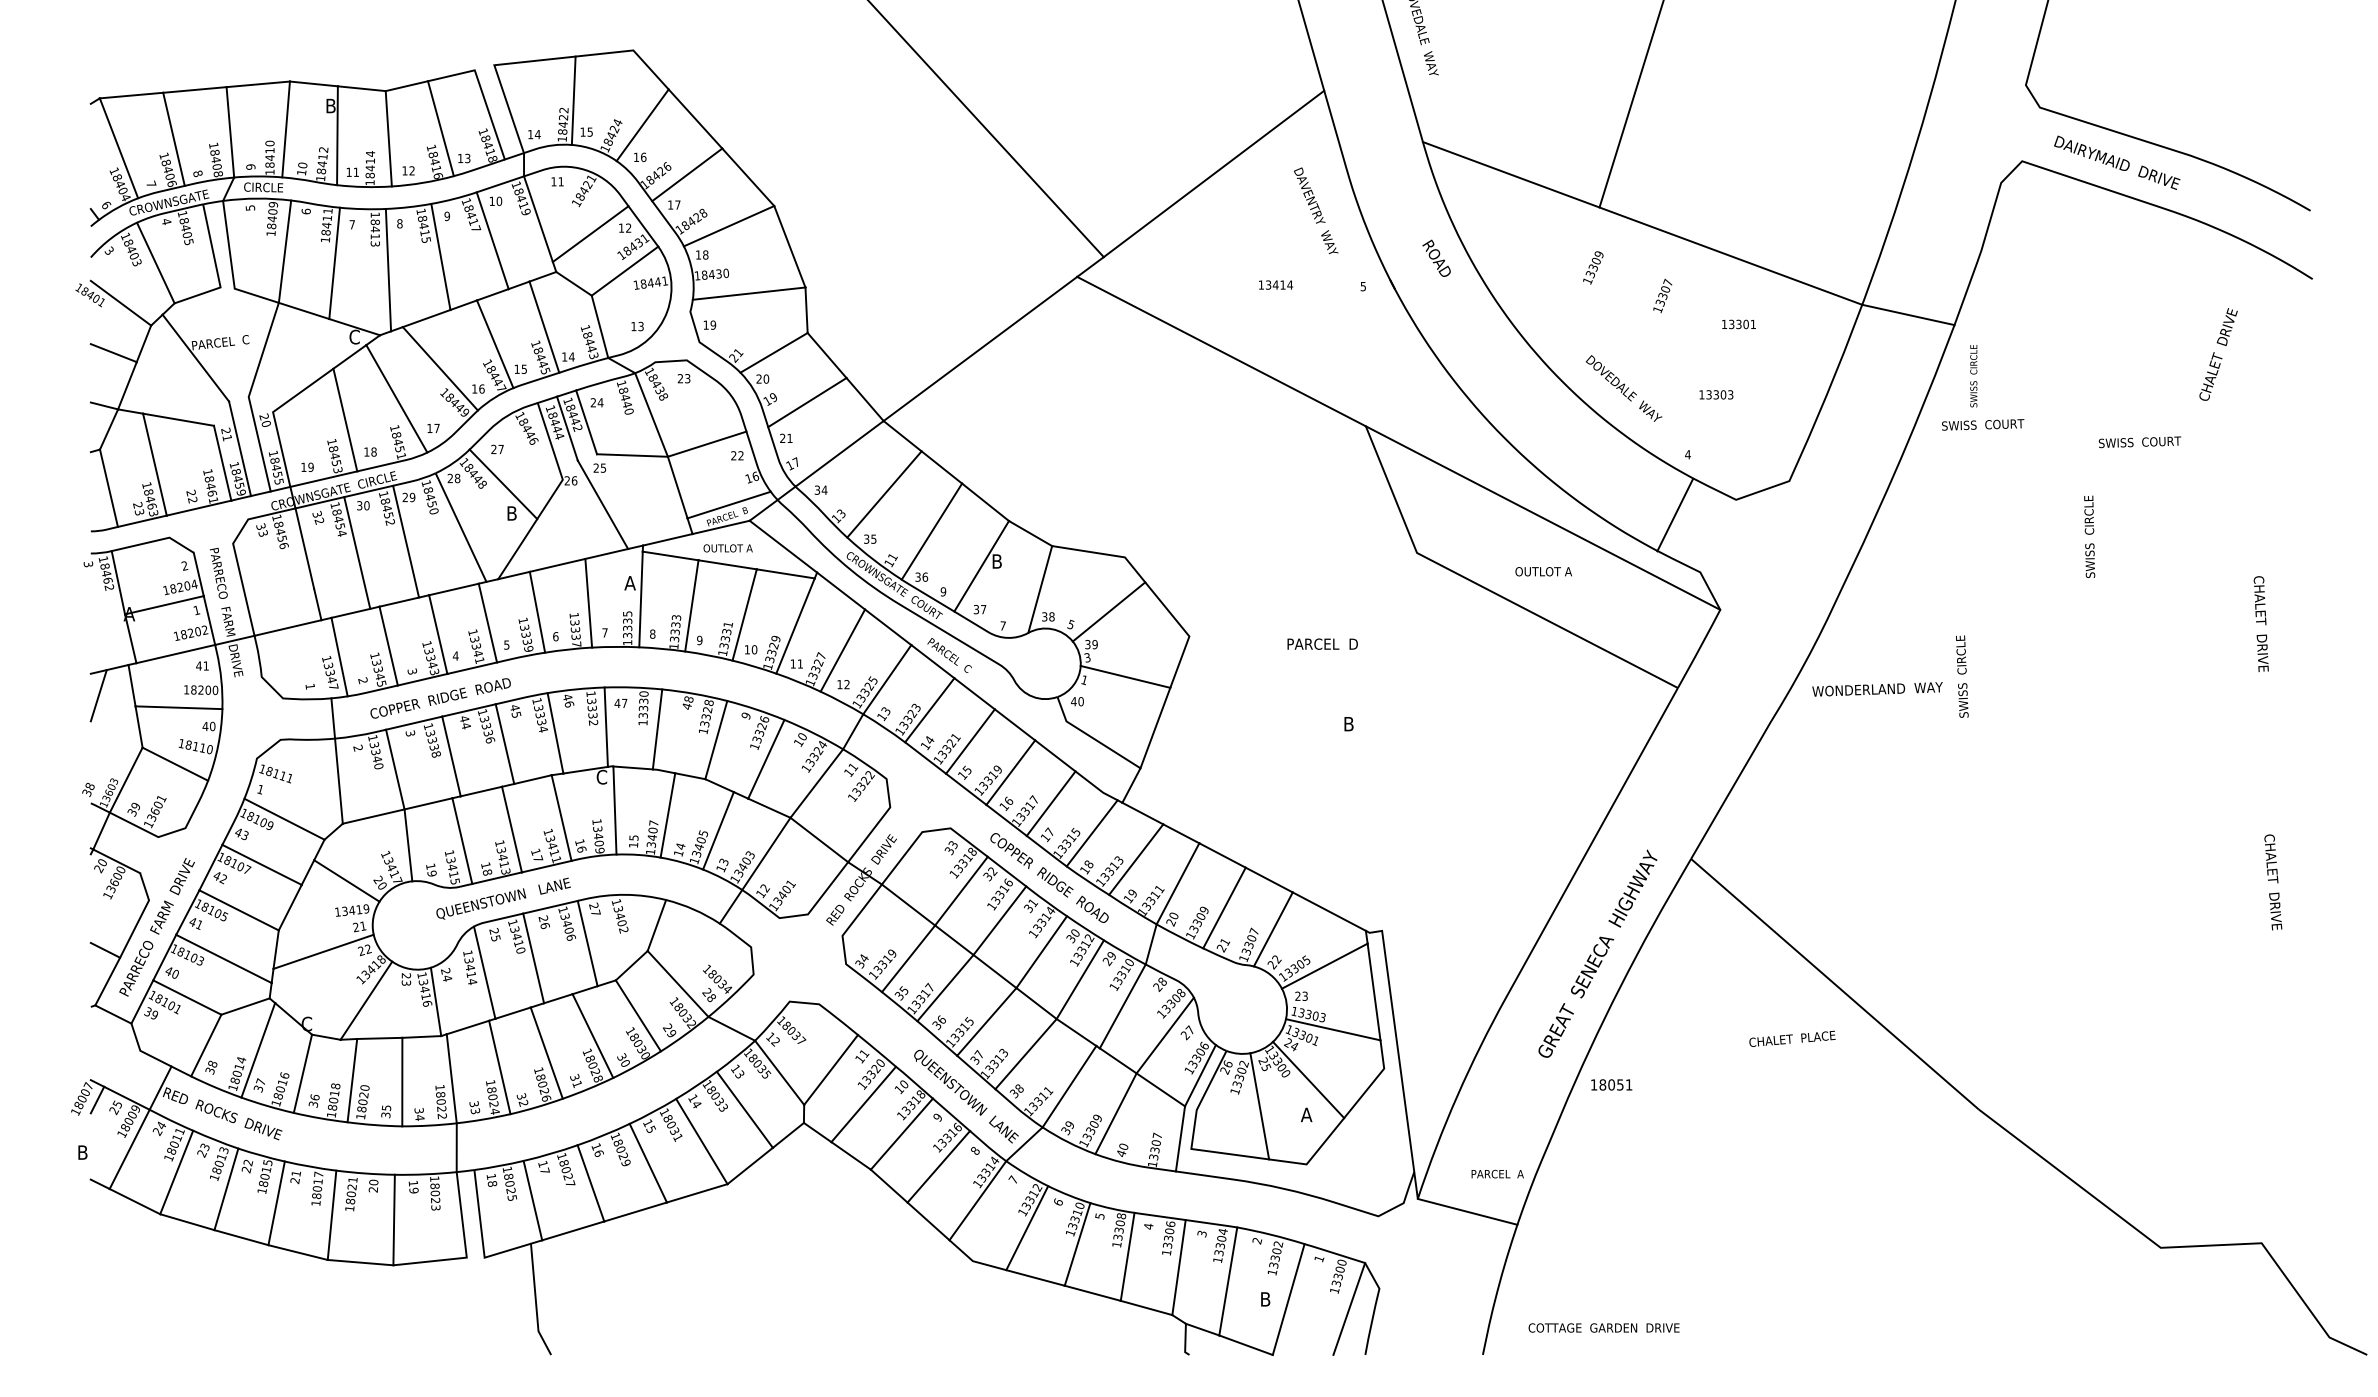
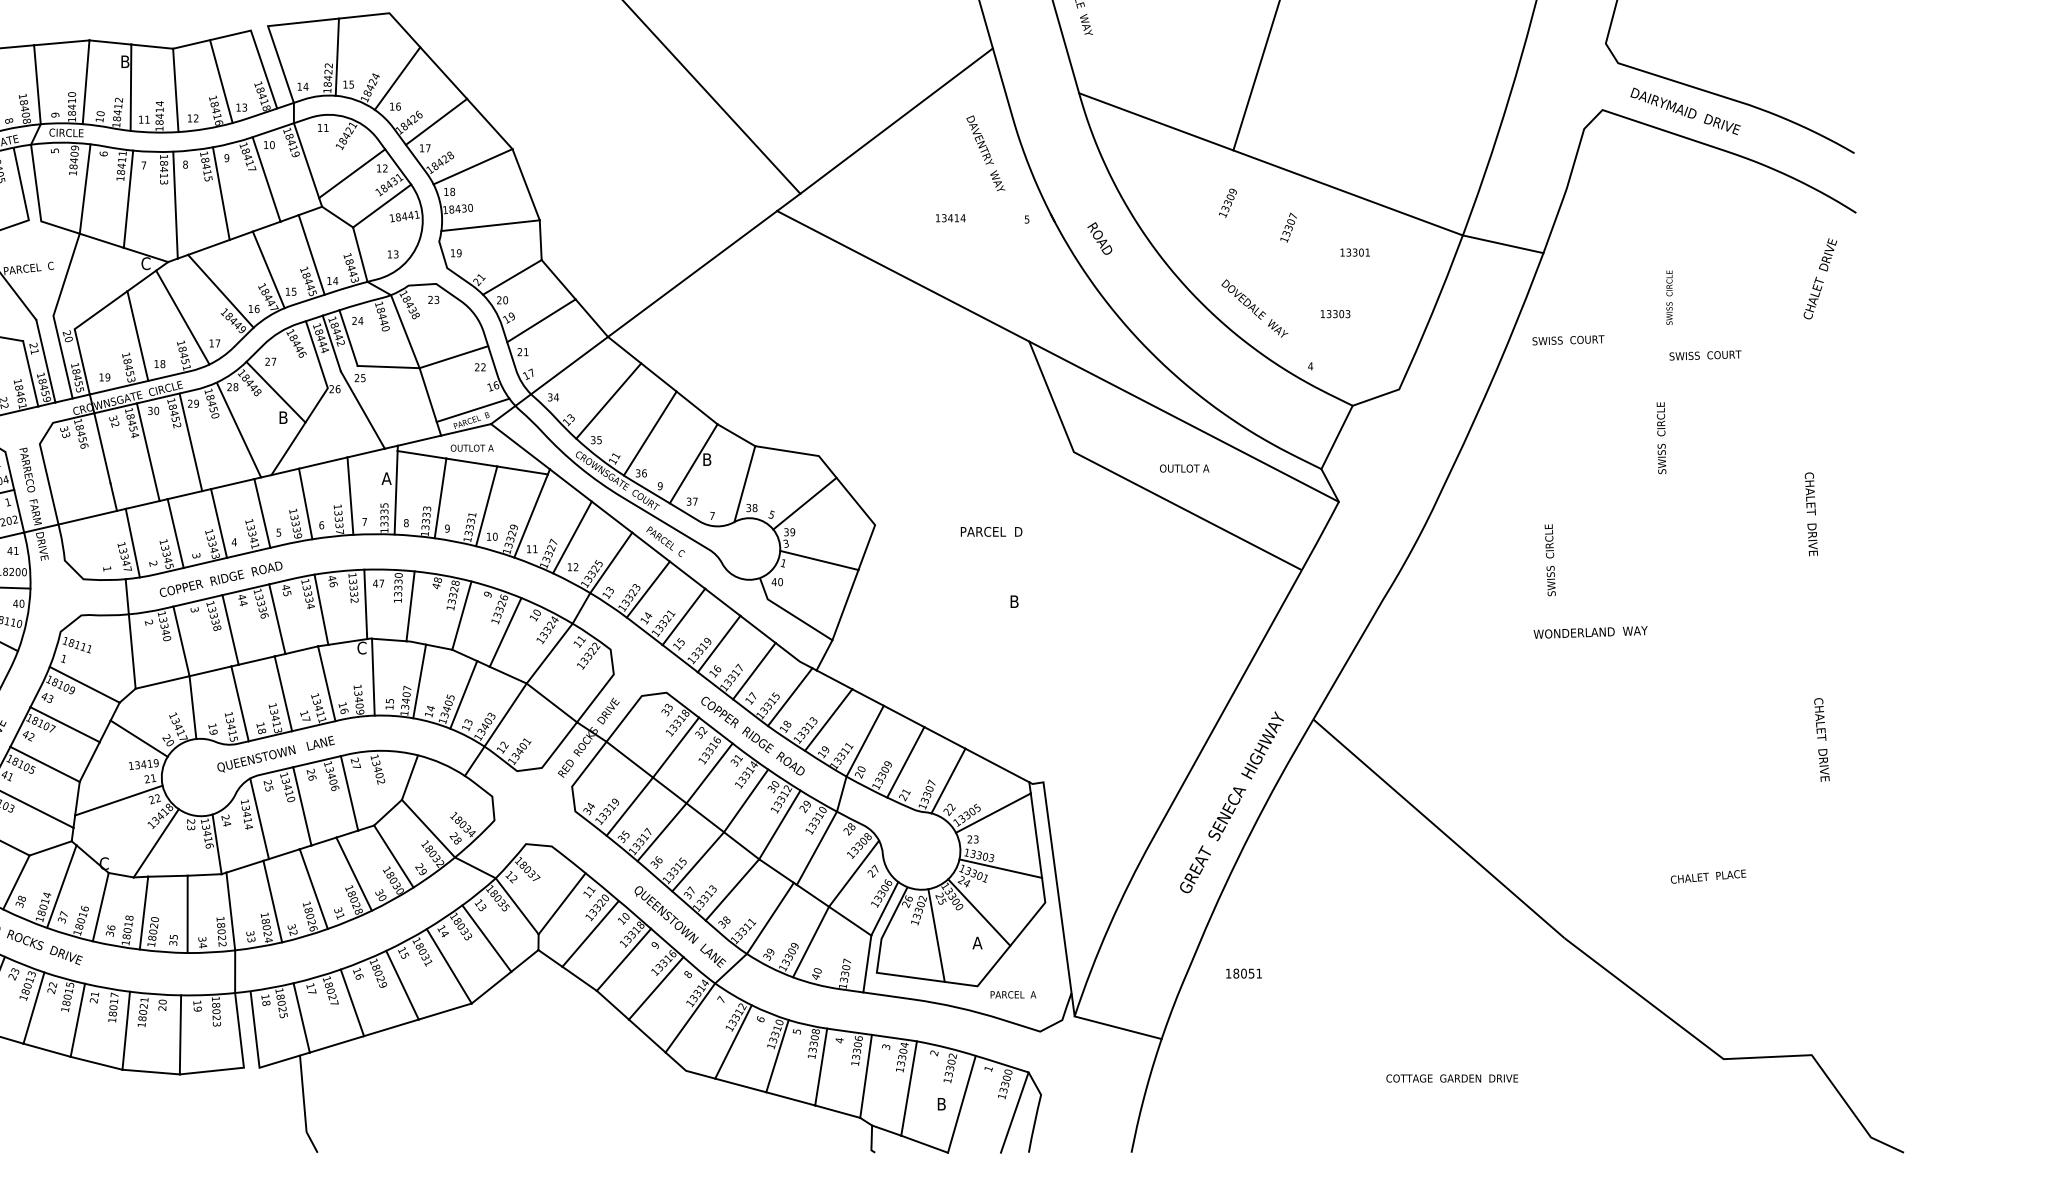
text: (1436, 257) -> (1099, 237), moved
text: (2218, 354) -> (1820, 278), moved
text: (1973, 376) -> (1669, 298), moved
line: (1675, 514) -> (1337, 436), moved
text: (1877, 689) -> (1590, 632), moved
text: (1792, 1038) -> (1708, 876), moved
text: (1611, 1084) -> (1243, 973), moved
text: (1497, 1173) -> (1013, 994), moved
text: (1603, 1327) -> (1451, 1078), moved

